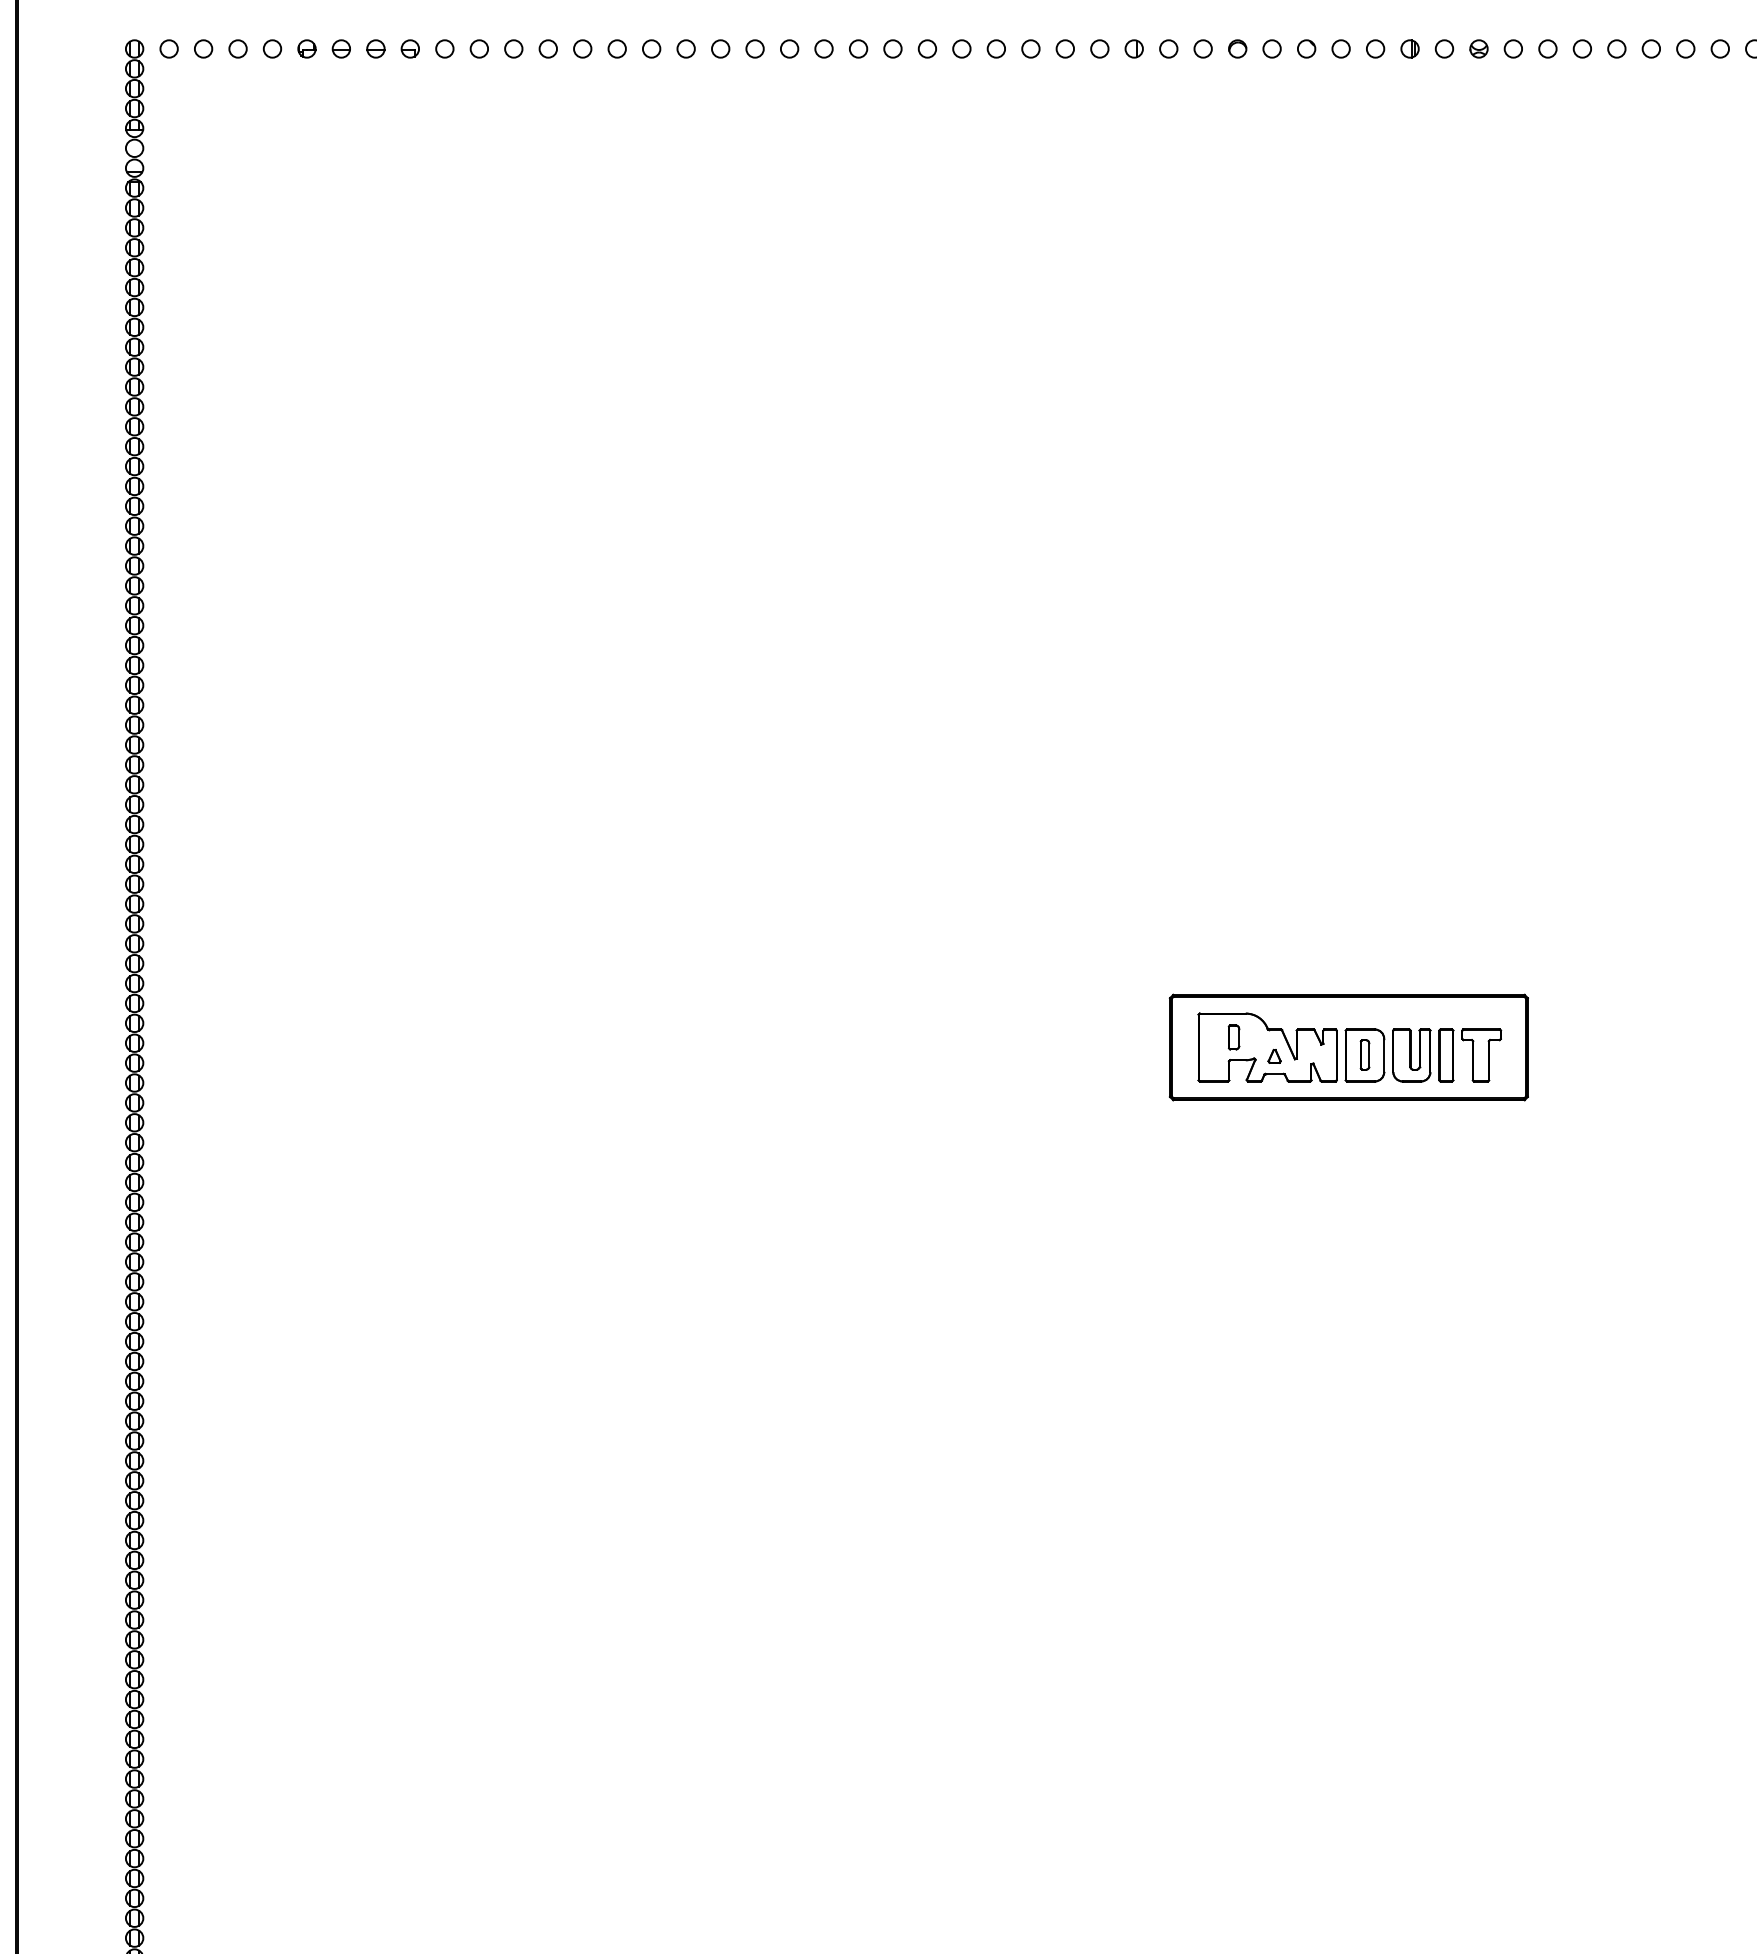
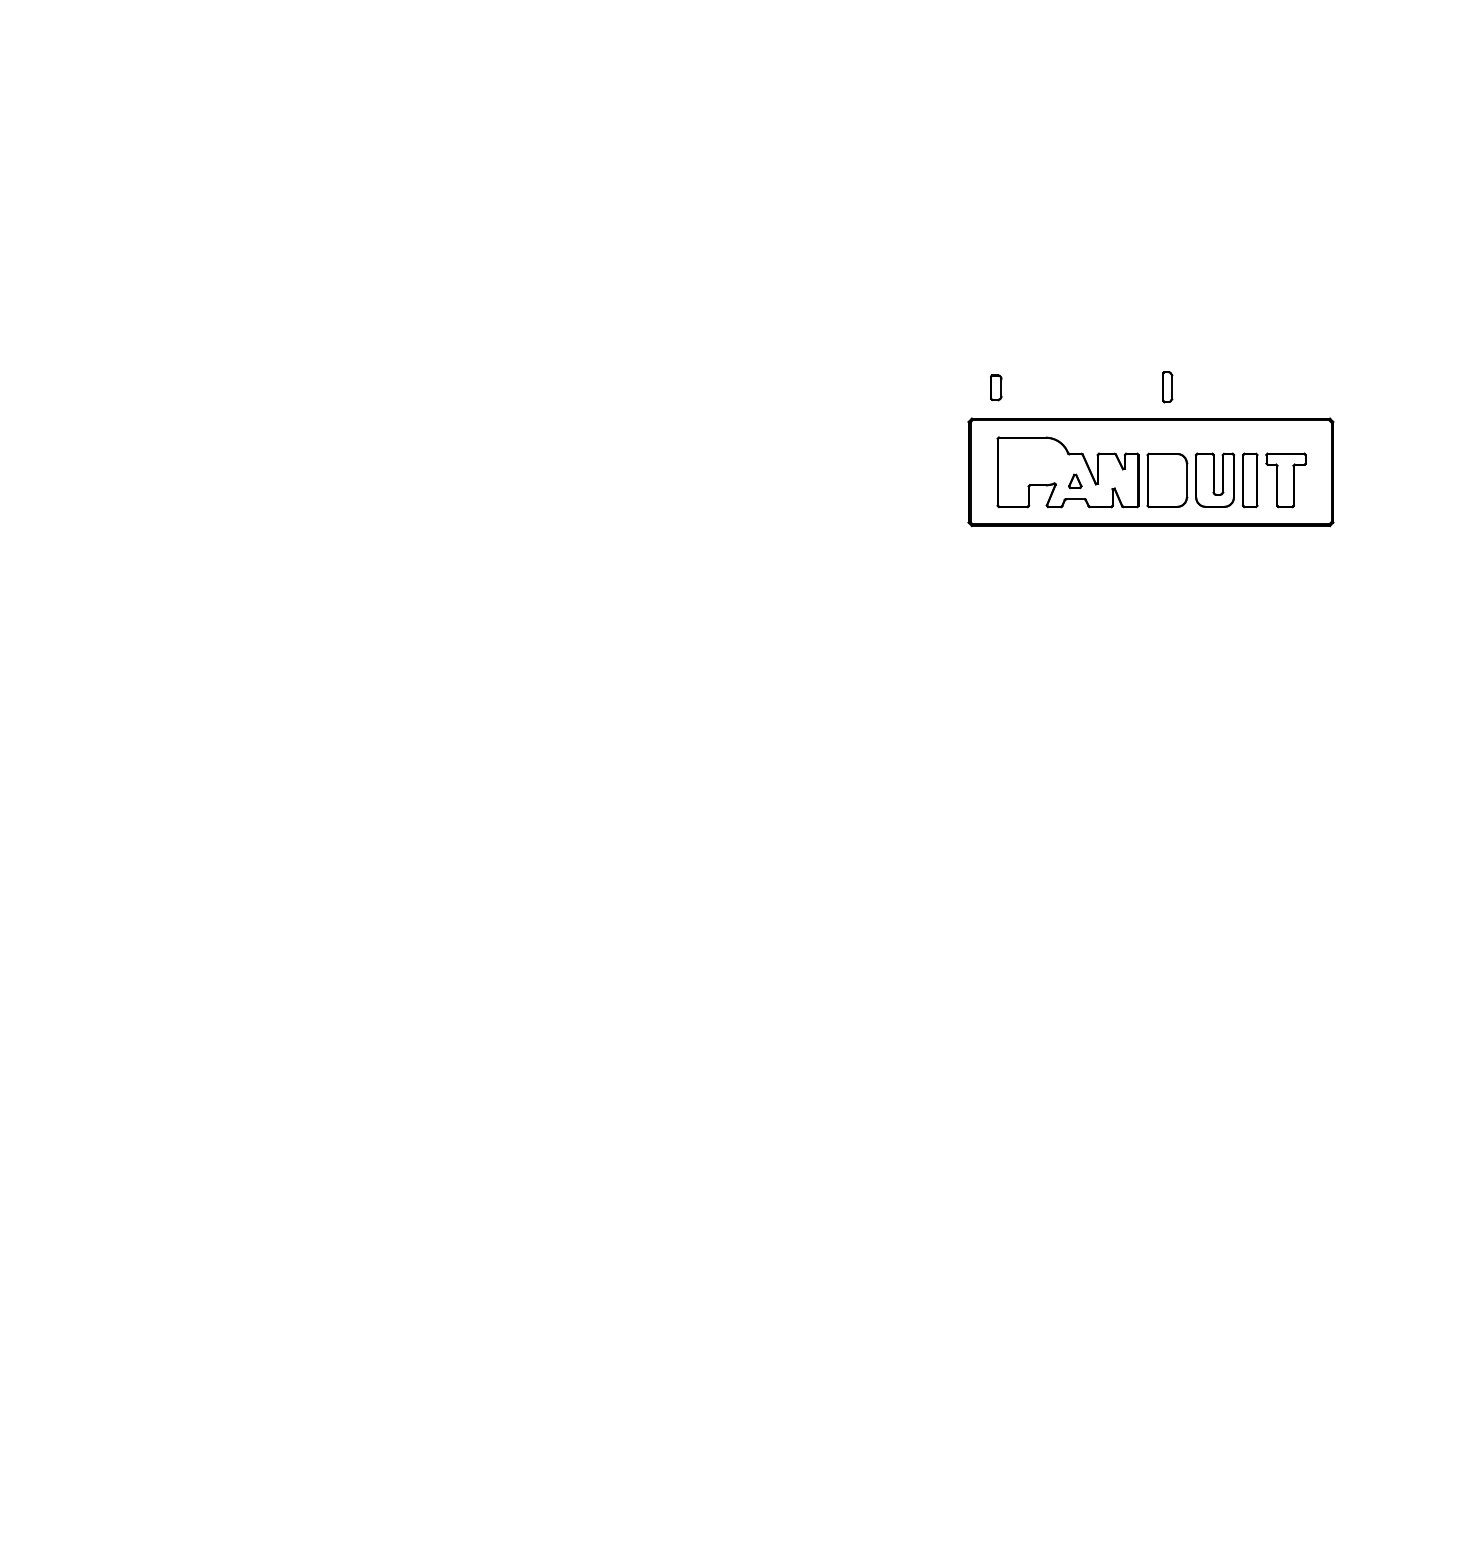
part: (1233, 1037) -> (995, 387), moved
part: (1364, 1054) -> (1166, 386), moved

